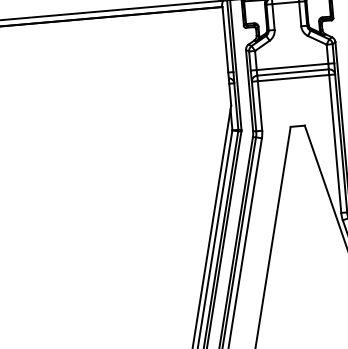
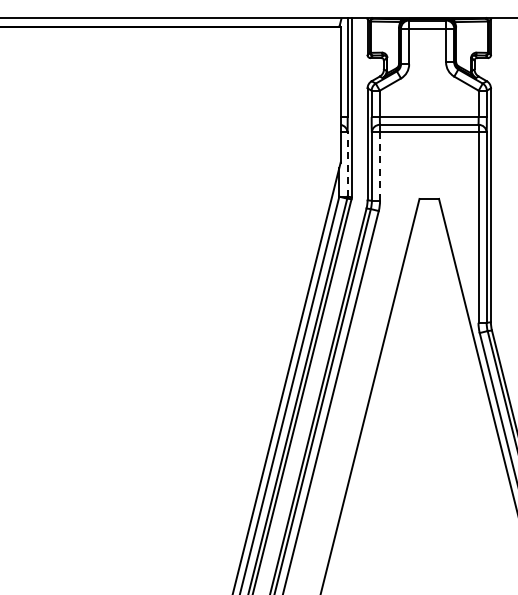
line: (260, 105) -> (380, 166), solid -> dashed
line: (236, 106) -> (347, 164), solid -> dashed

